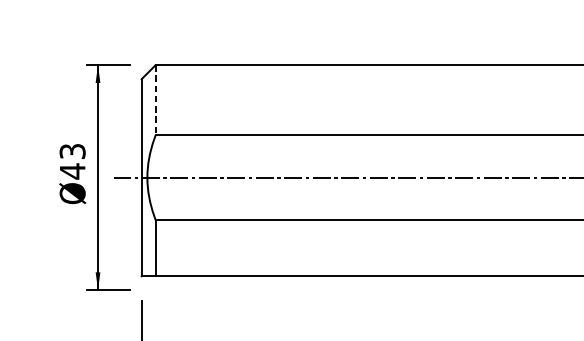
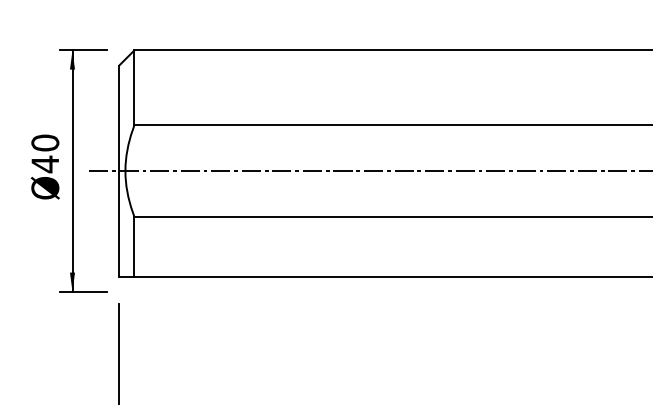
line: (155, 100) -> (134, 88), dashed -> solid
text: (72, 150) -> (45, 142), Ø43 -> Ø40

